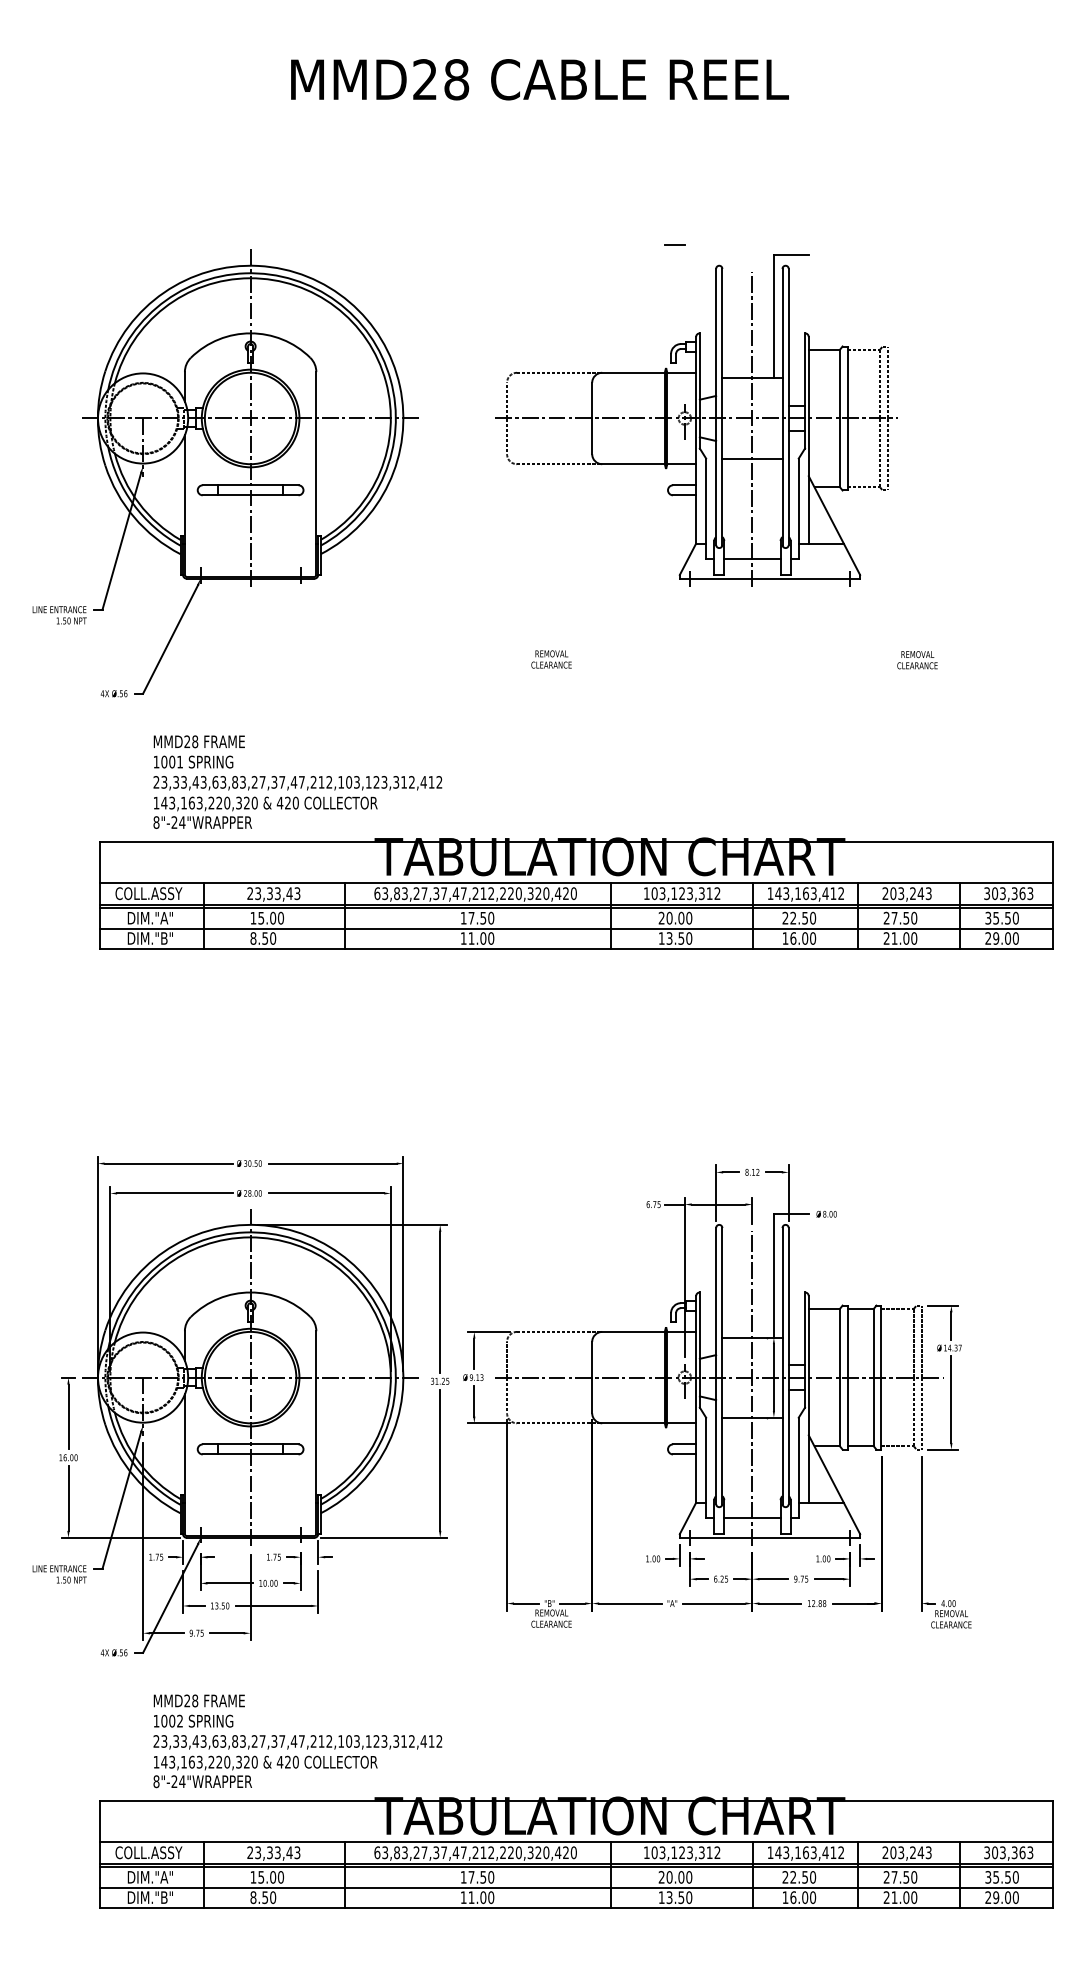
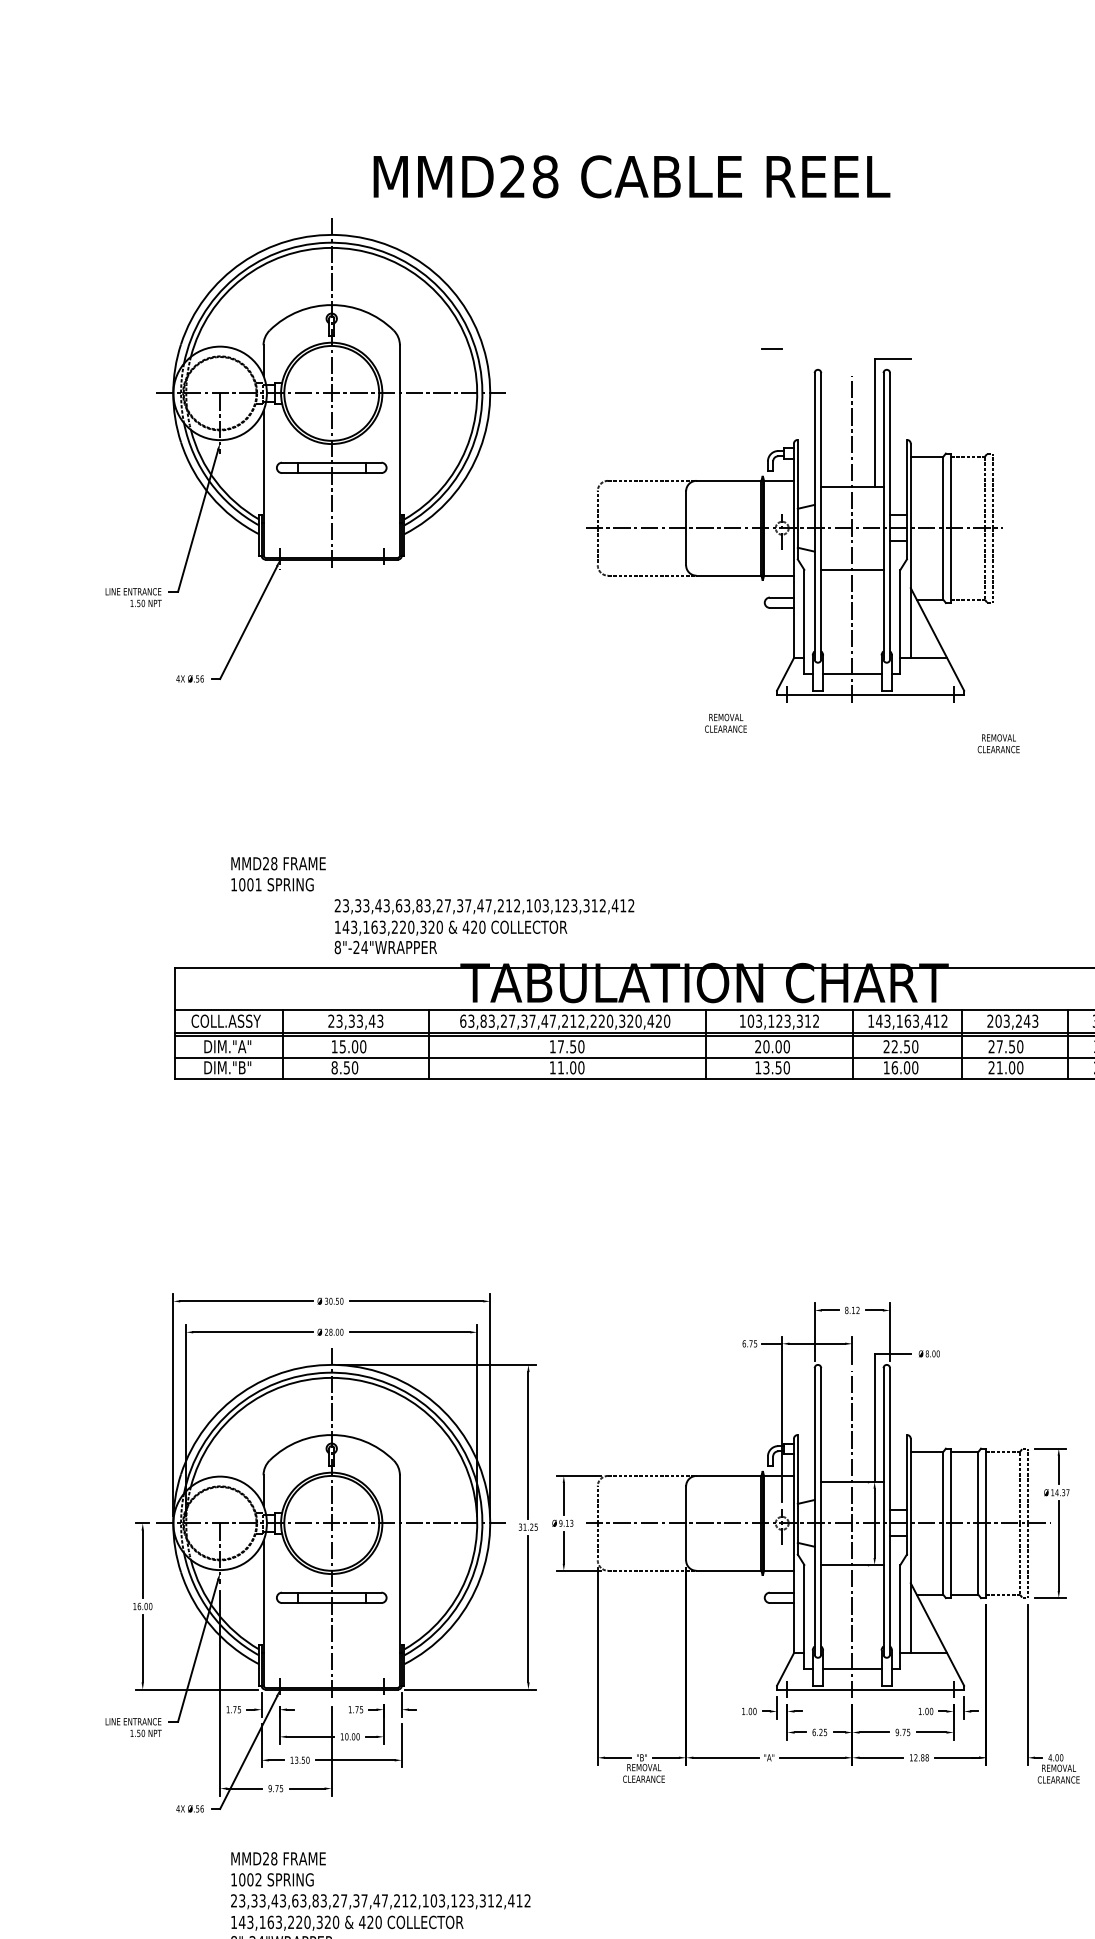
part: (225, 473) -> (305, 450), moved
text: (551, 659) -> (725, 723), moved
text: (917, 660) -> (998, 744), moved
text: (297, 802) -> (484, 926), moved

